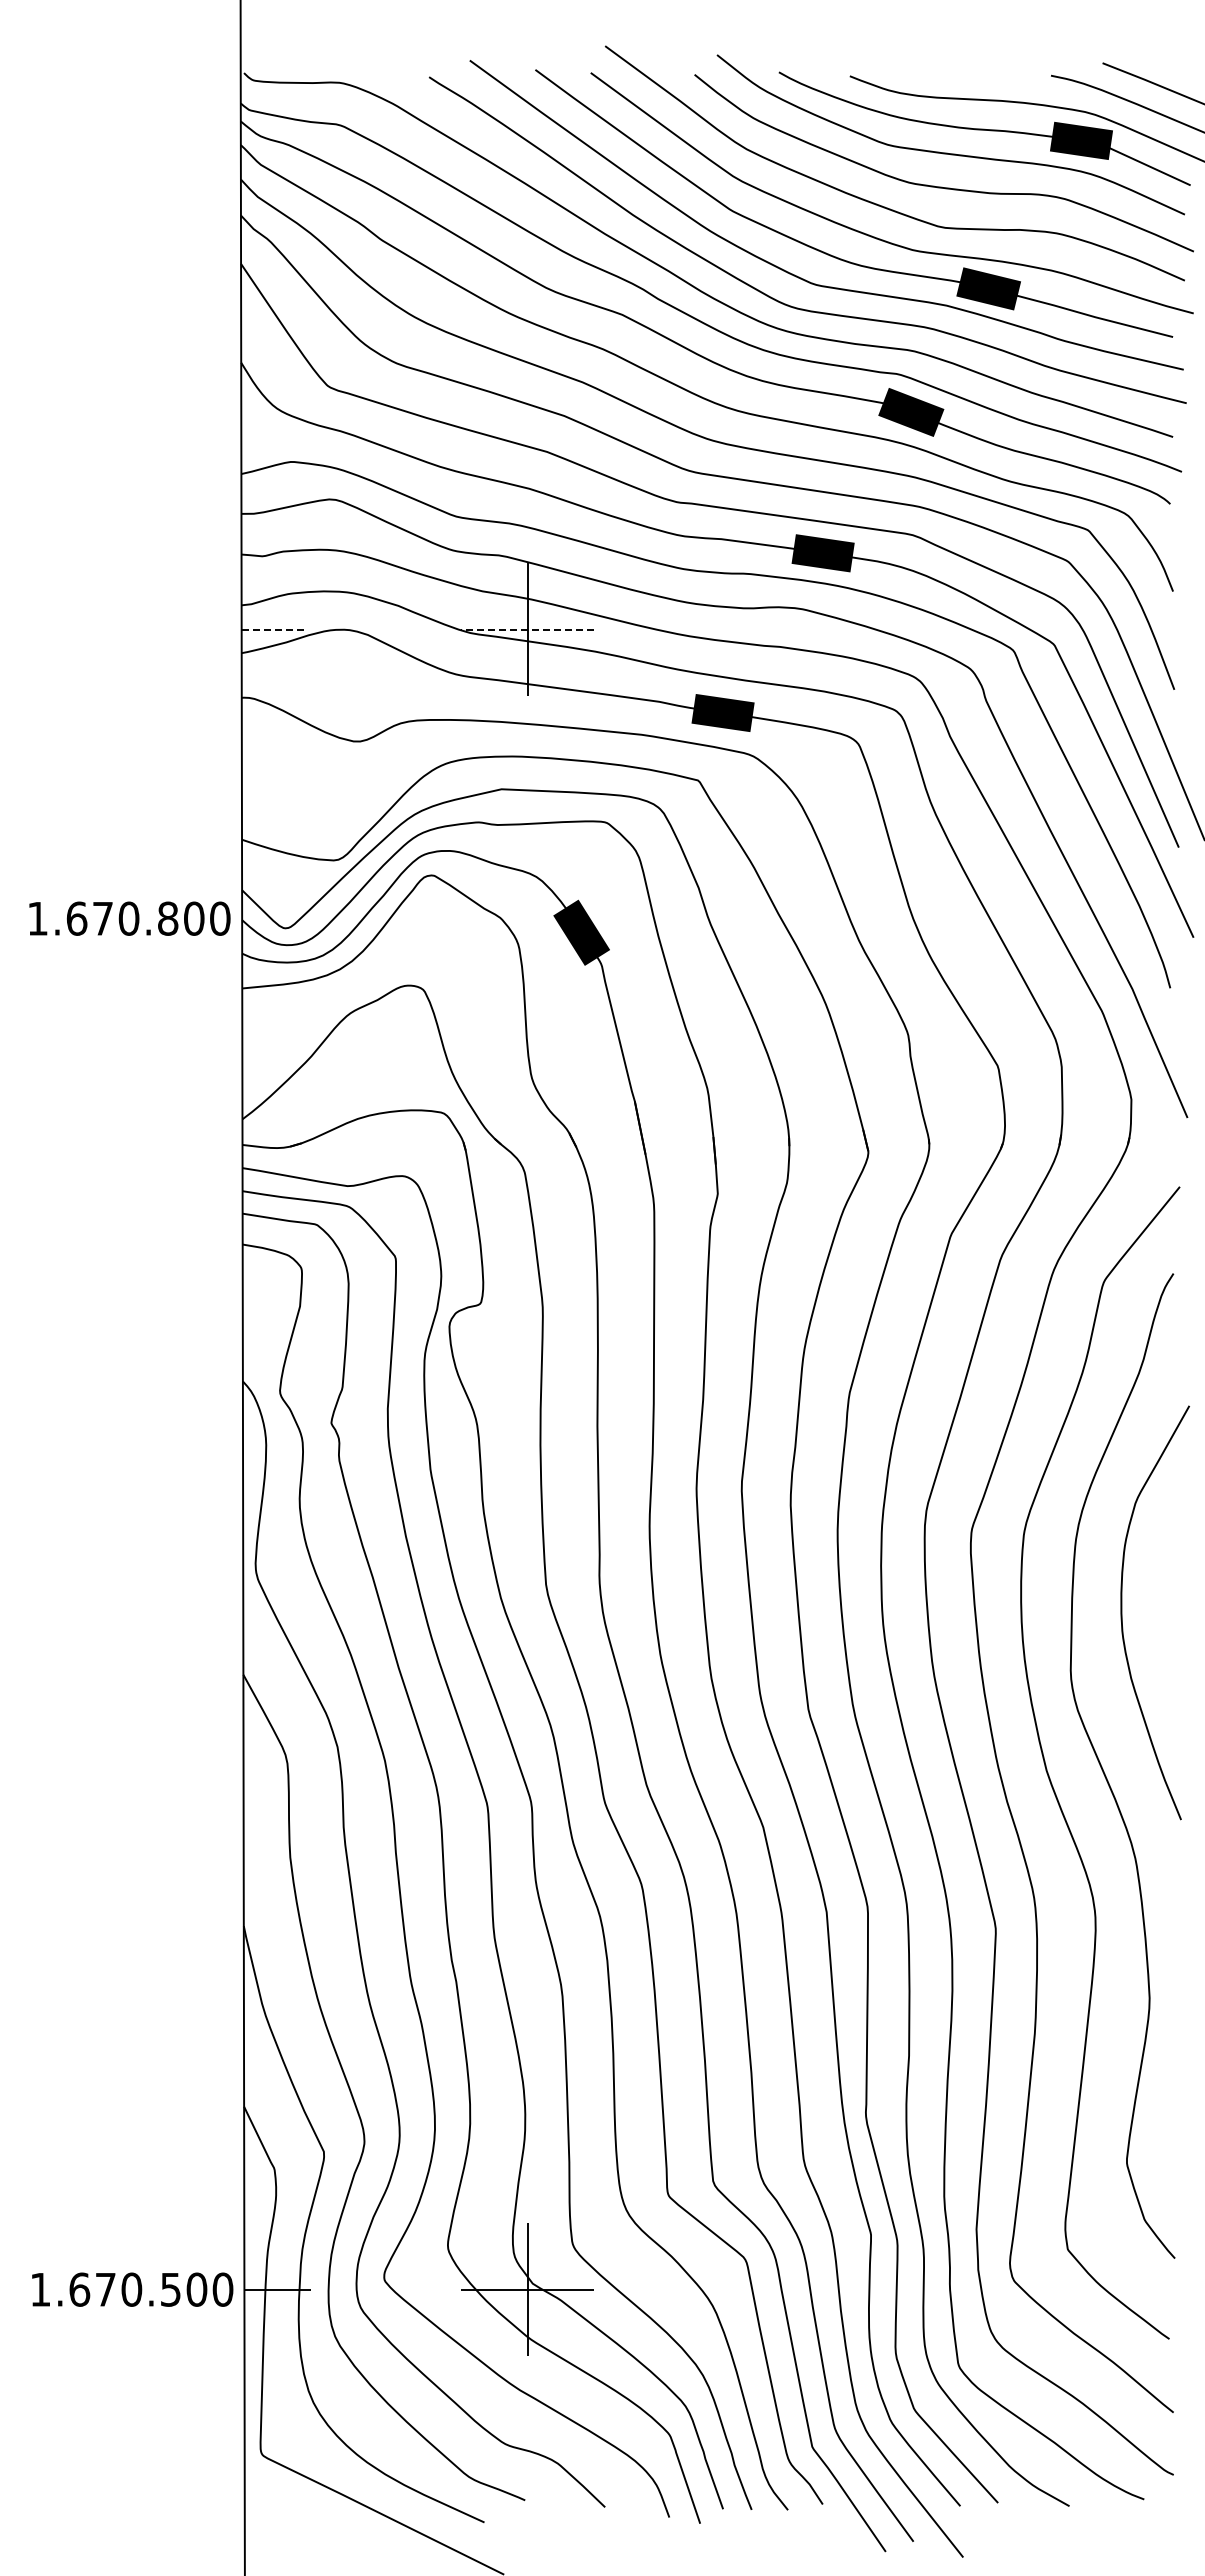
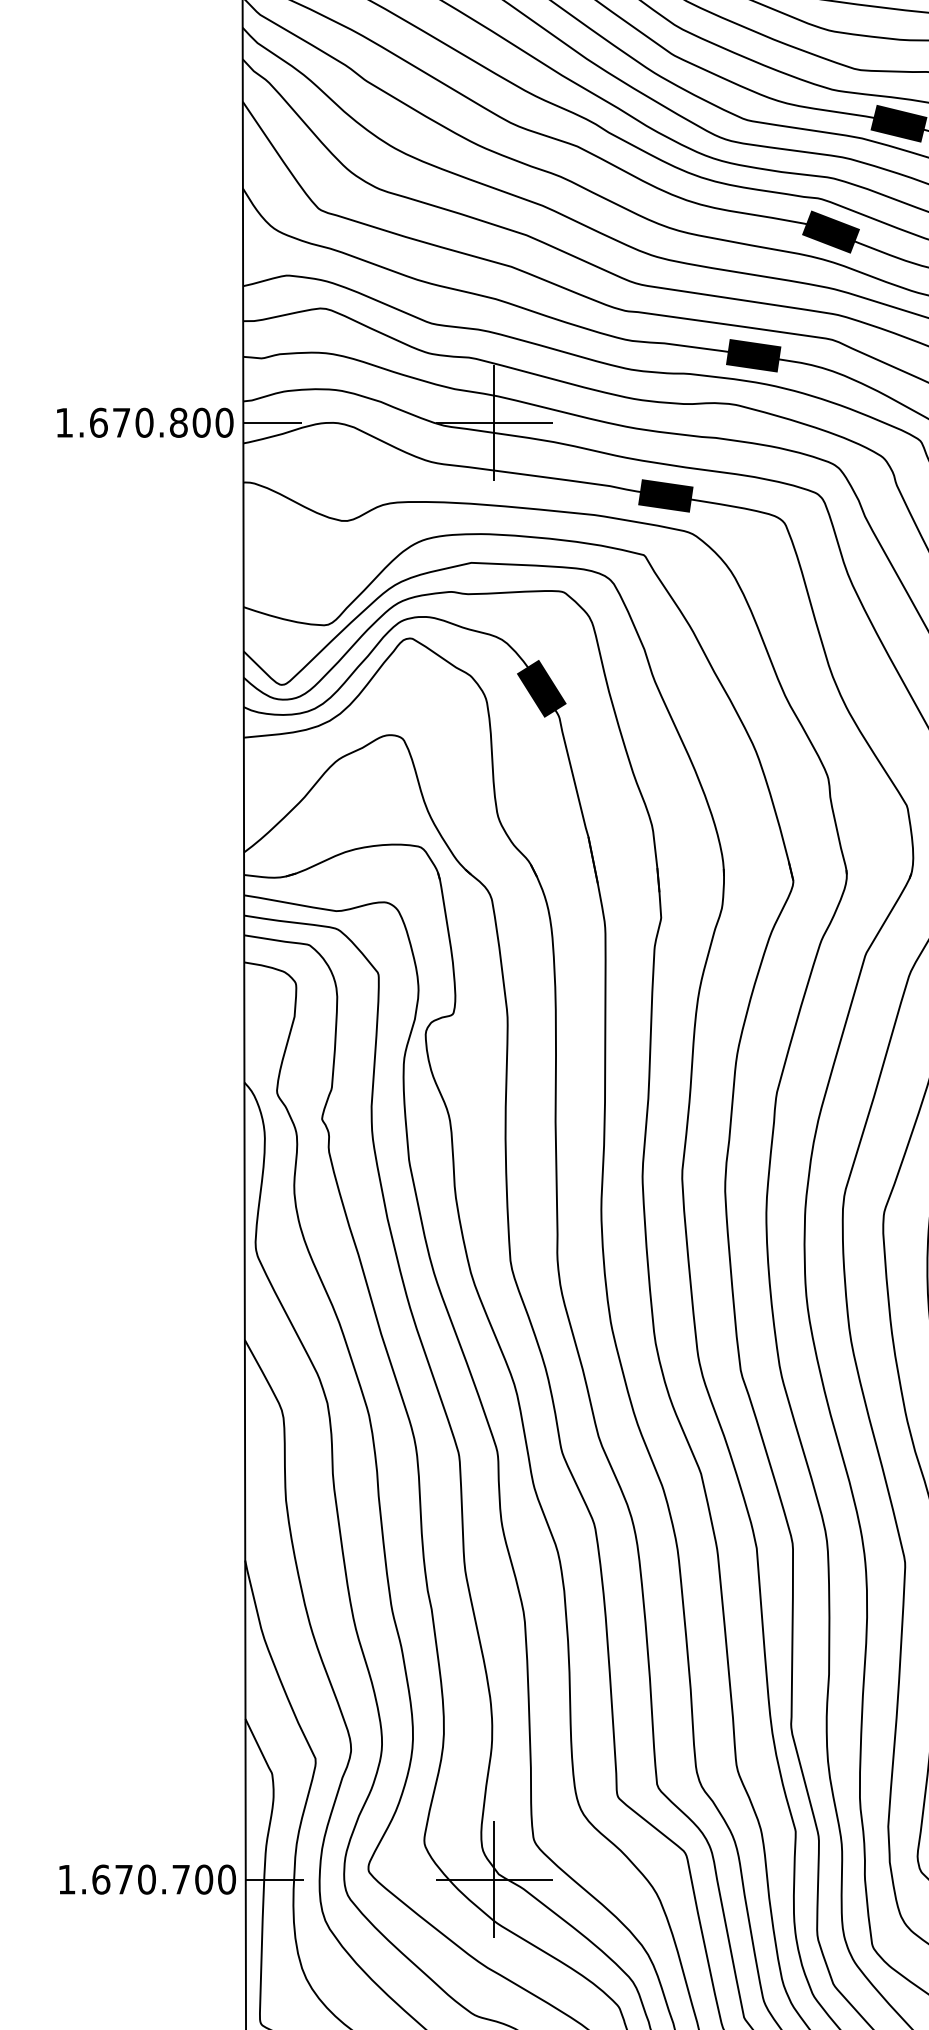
line: (275, 629) -> (273, 422), dashed -> solid
line: (527, 629) -> (494, 422), dashed -> solid
text: (129, 918) -> (144, 422), moved
text: (170, 2289) -> (180, 1879), 1.670.500 -> 1.670.700

